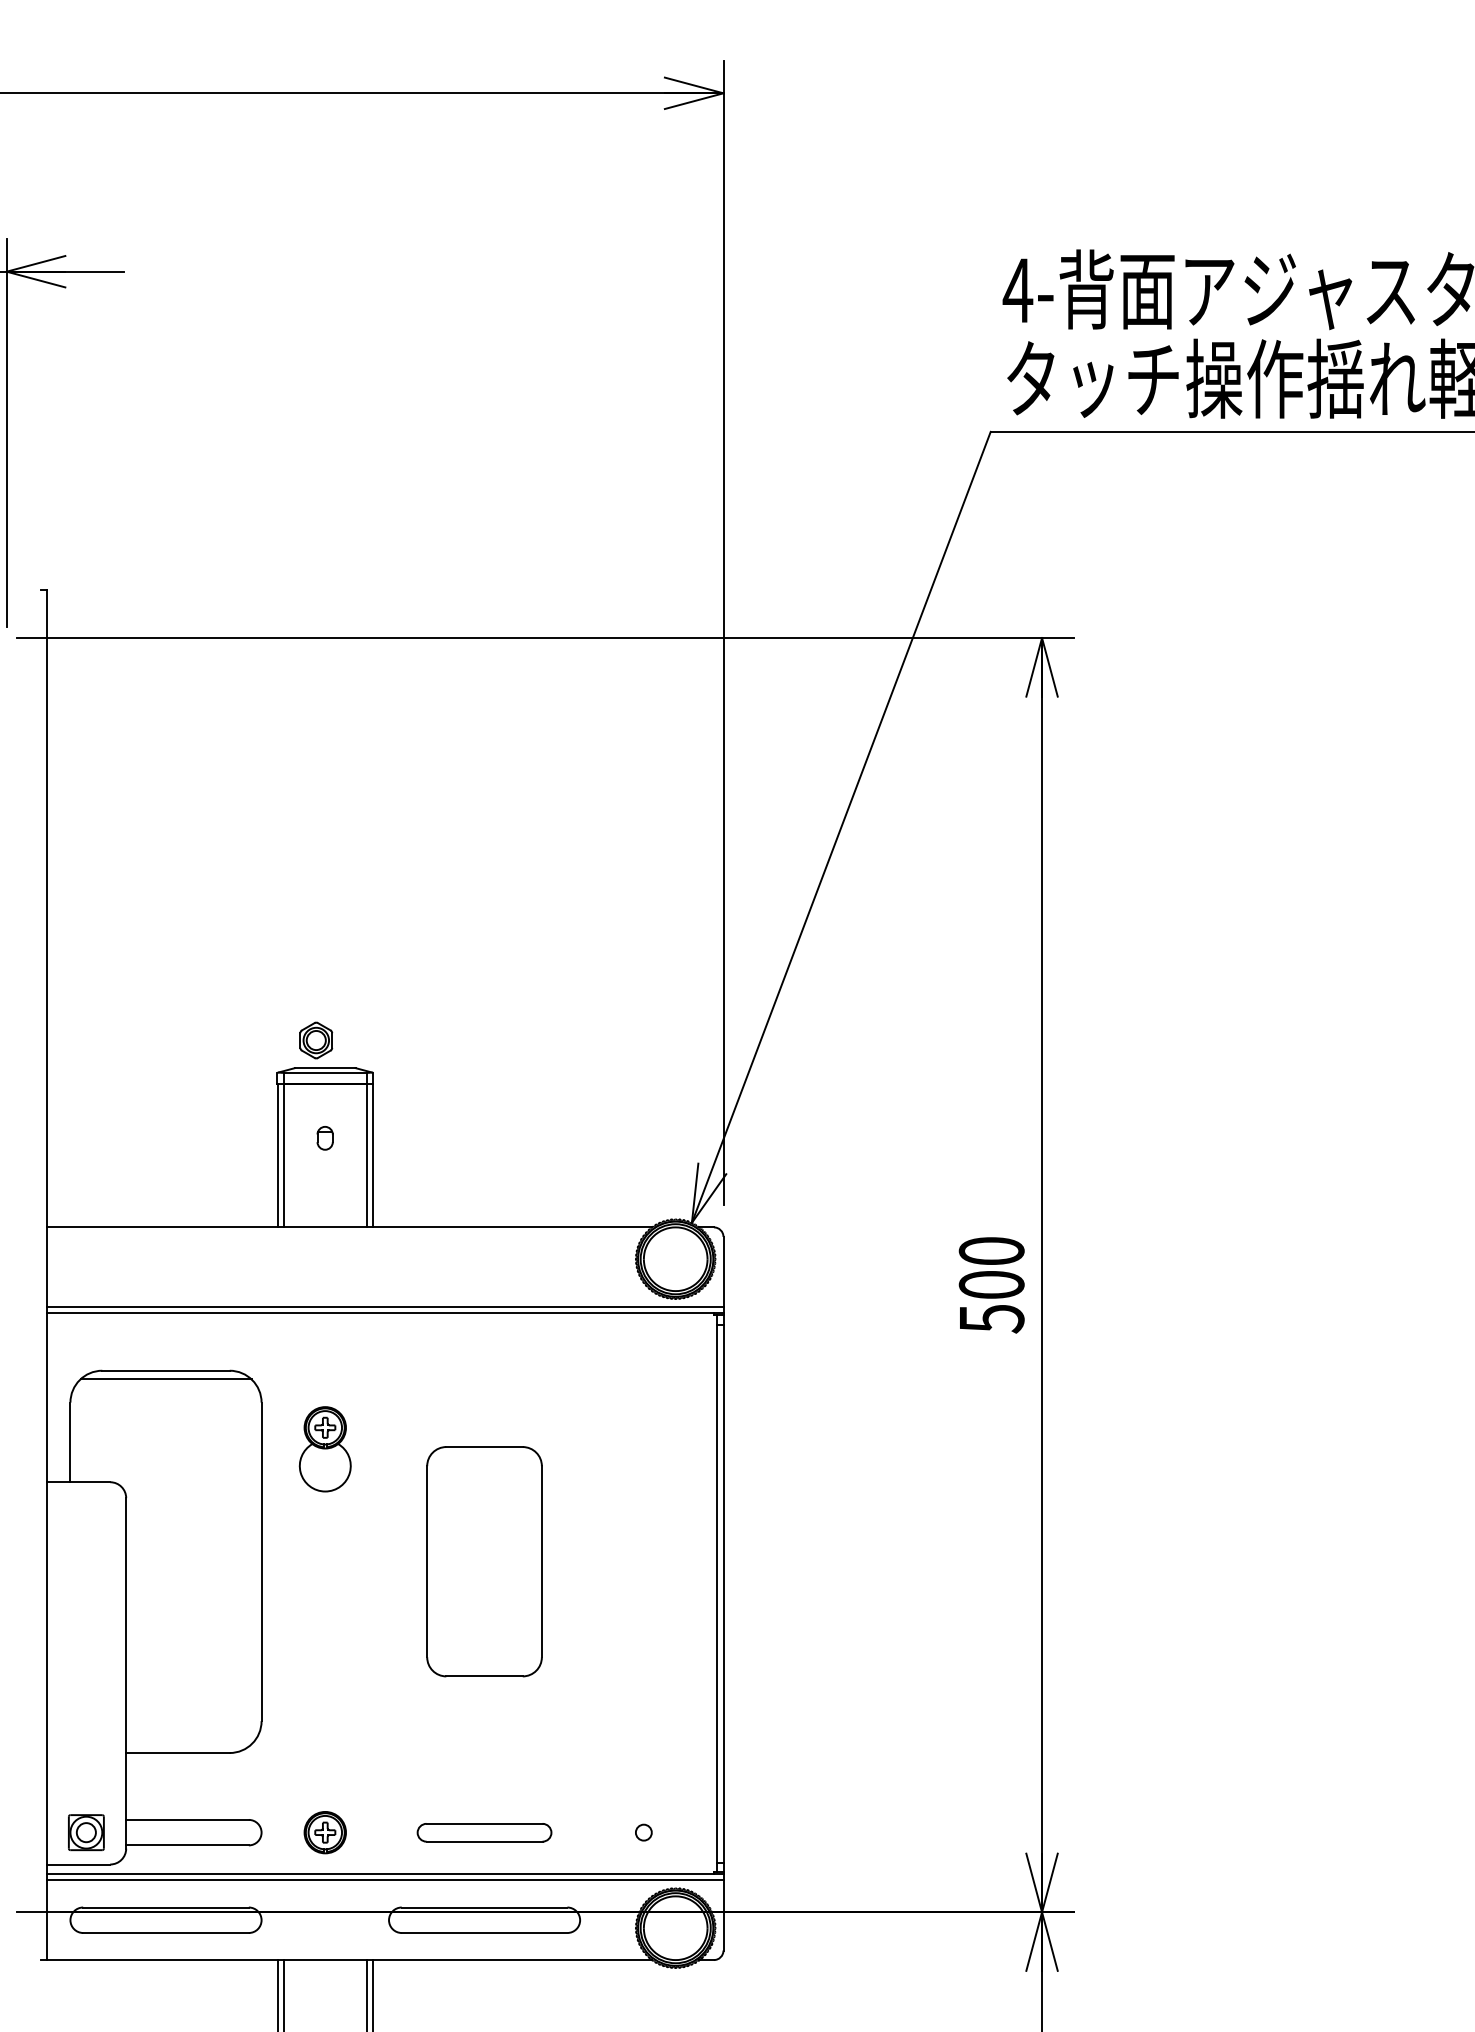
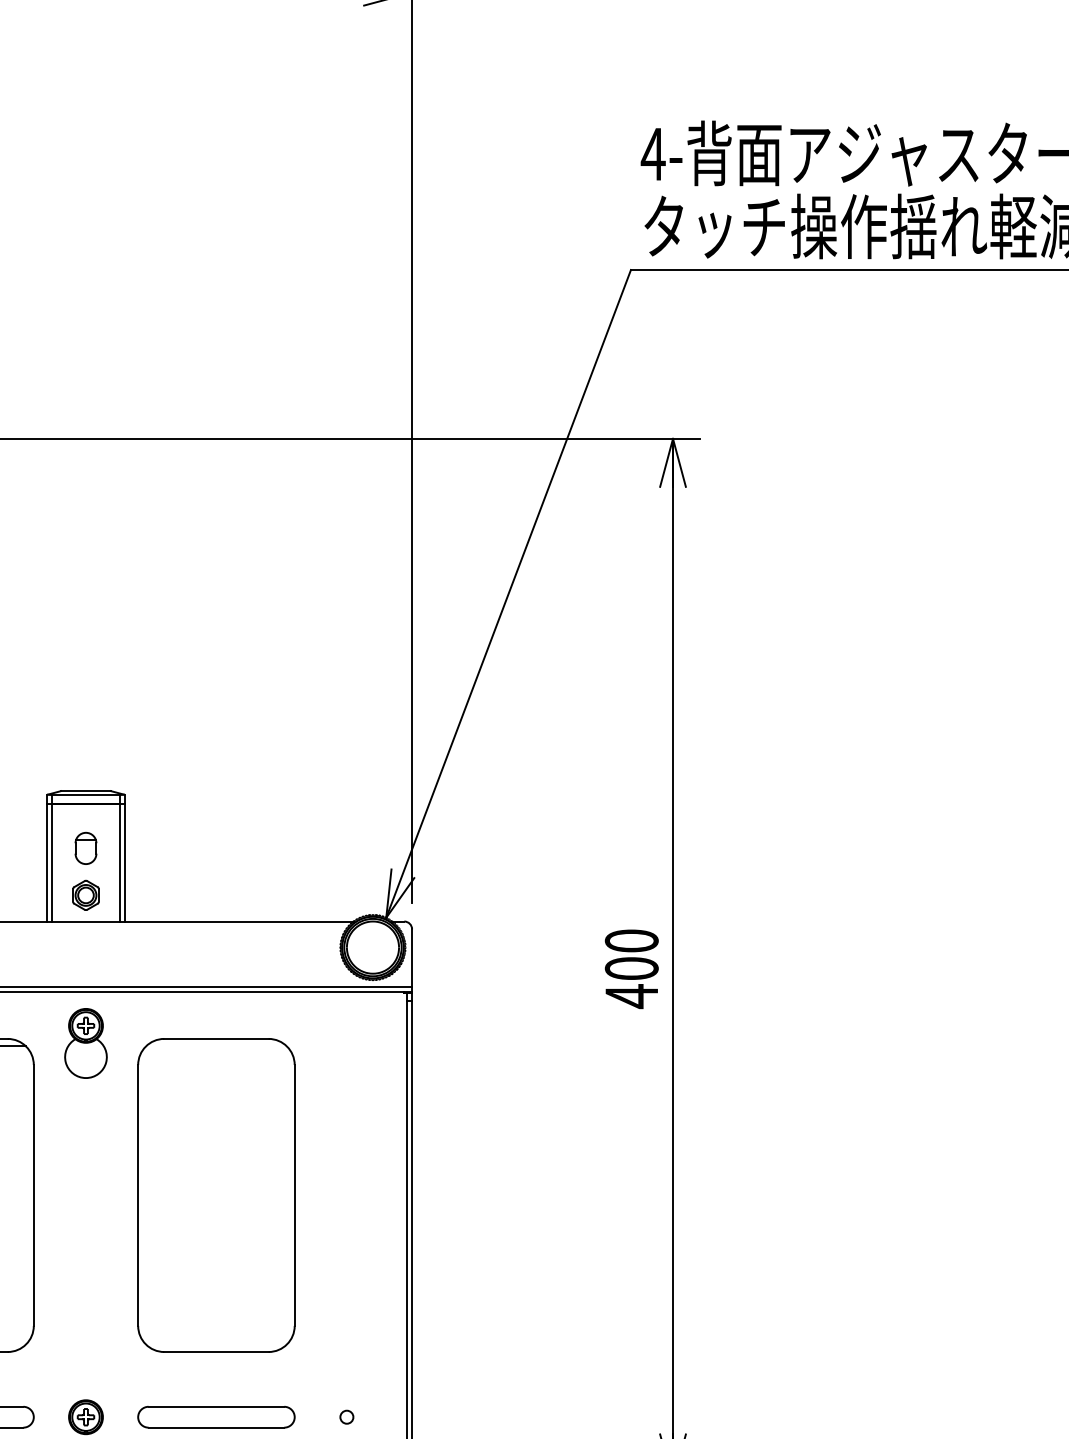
part: (316, 1040) -> (86, 895), moved
part: (324, 1138) -> (85, 848), size x1.67
text: (992, 1318) -> (632, 996), 500 -> 400
part: (324, 1449) -> (85, 1043), moved
part: (484, 1561) -> (216, 1195), size x1.67
part: (484, 1832) -> (216, 1417), size x1.43

